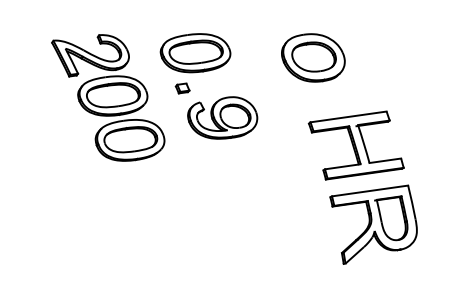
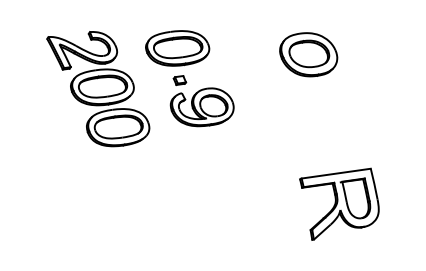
part: (313, 57) -> (308, 54), moved
part: (182, 88) -> (179, 80), moved
part: (356, 145) -> (323, 132), removed

